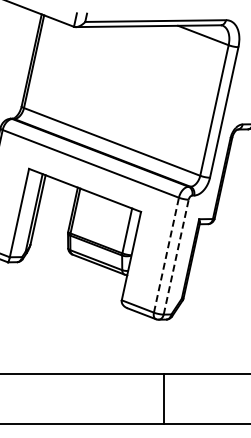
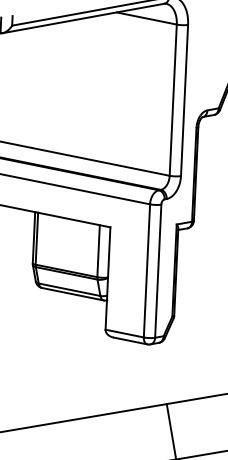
line: (166, 255) -> (147, 271), dashed -> solid
line: (176, 257) -> (158, 271), dashed -> solid

